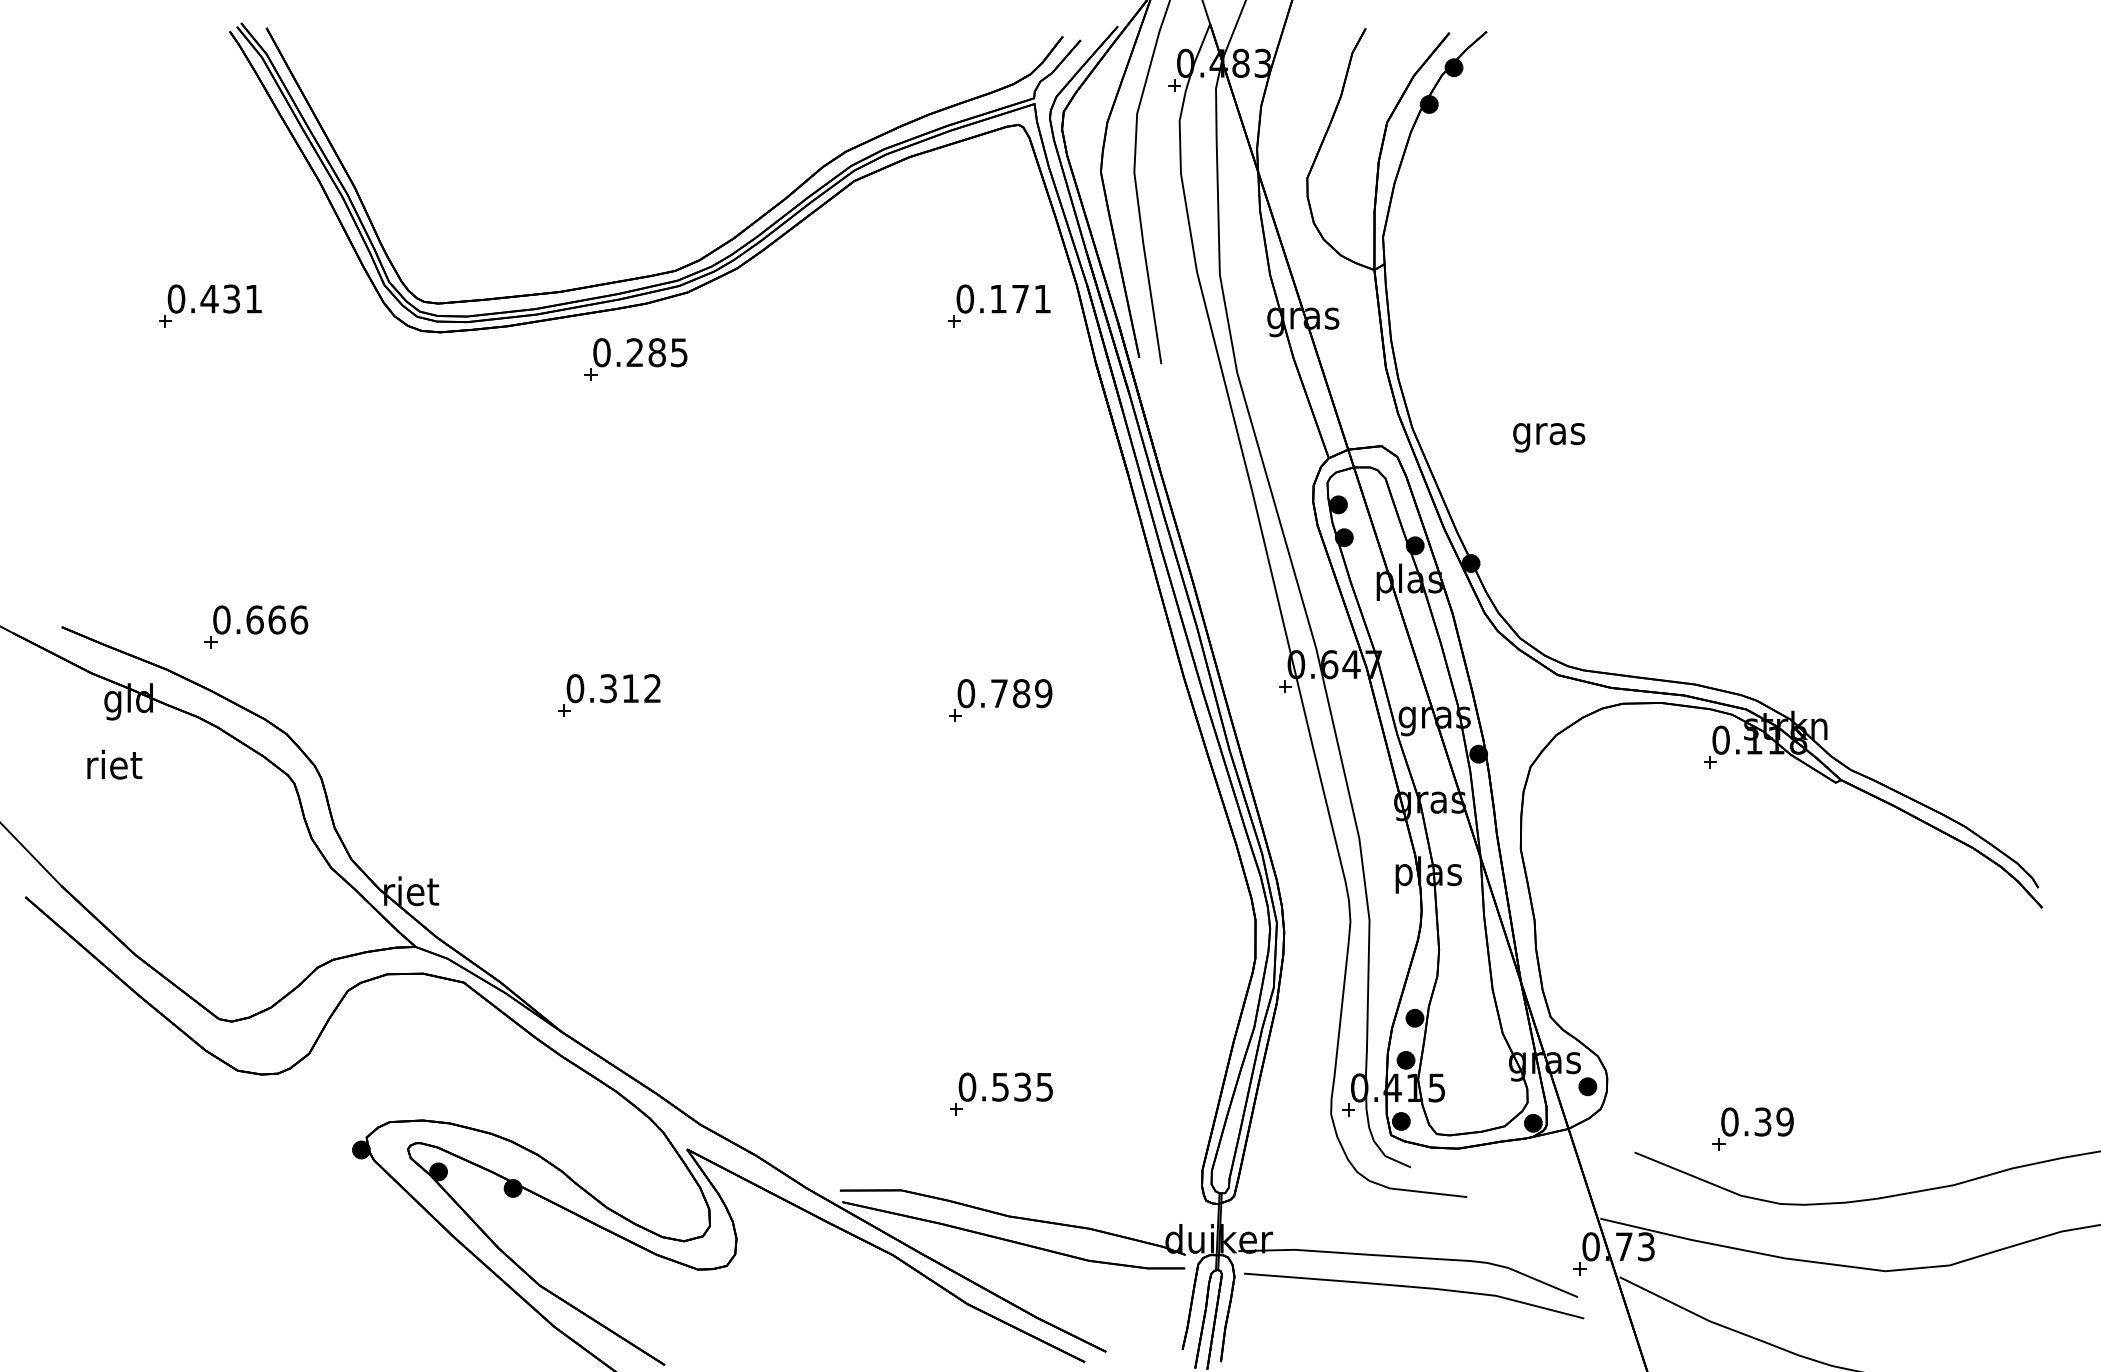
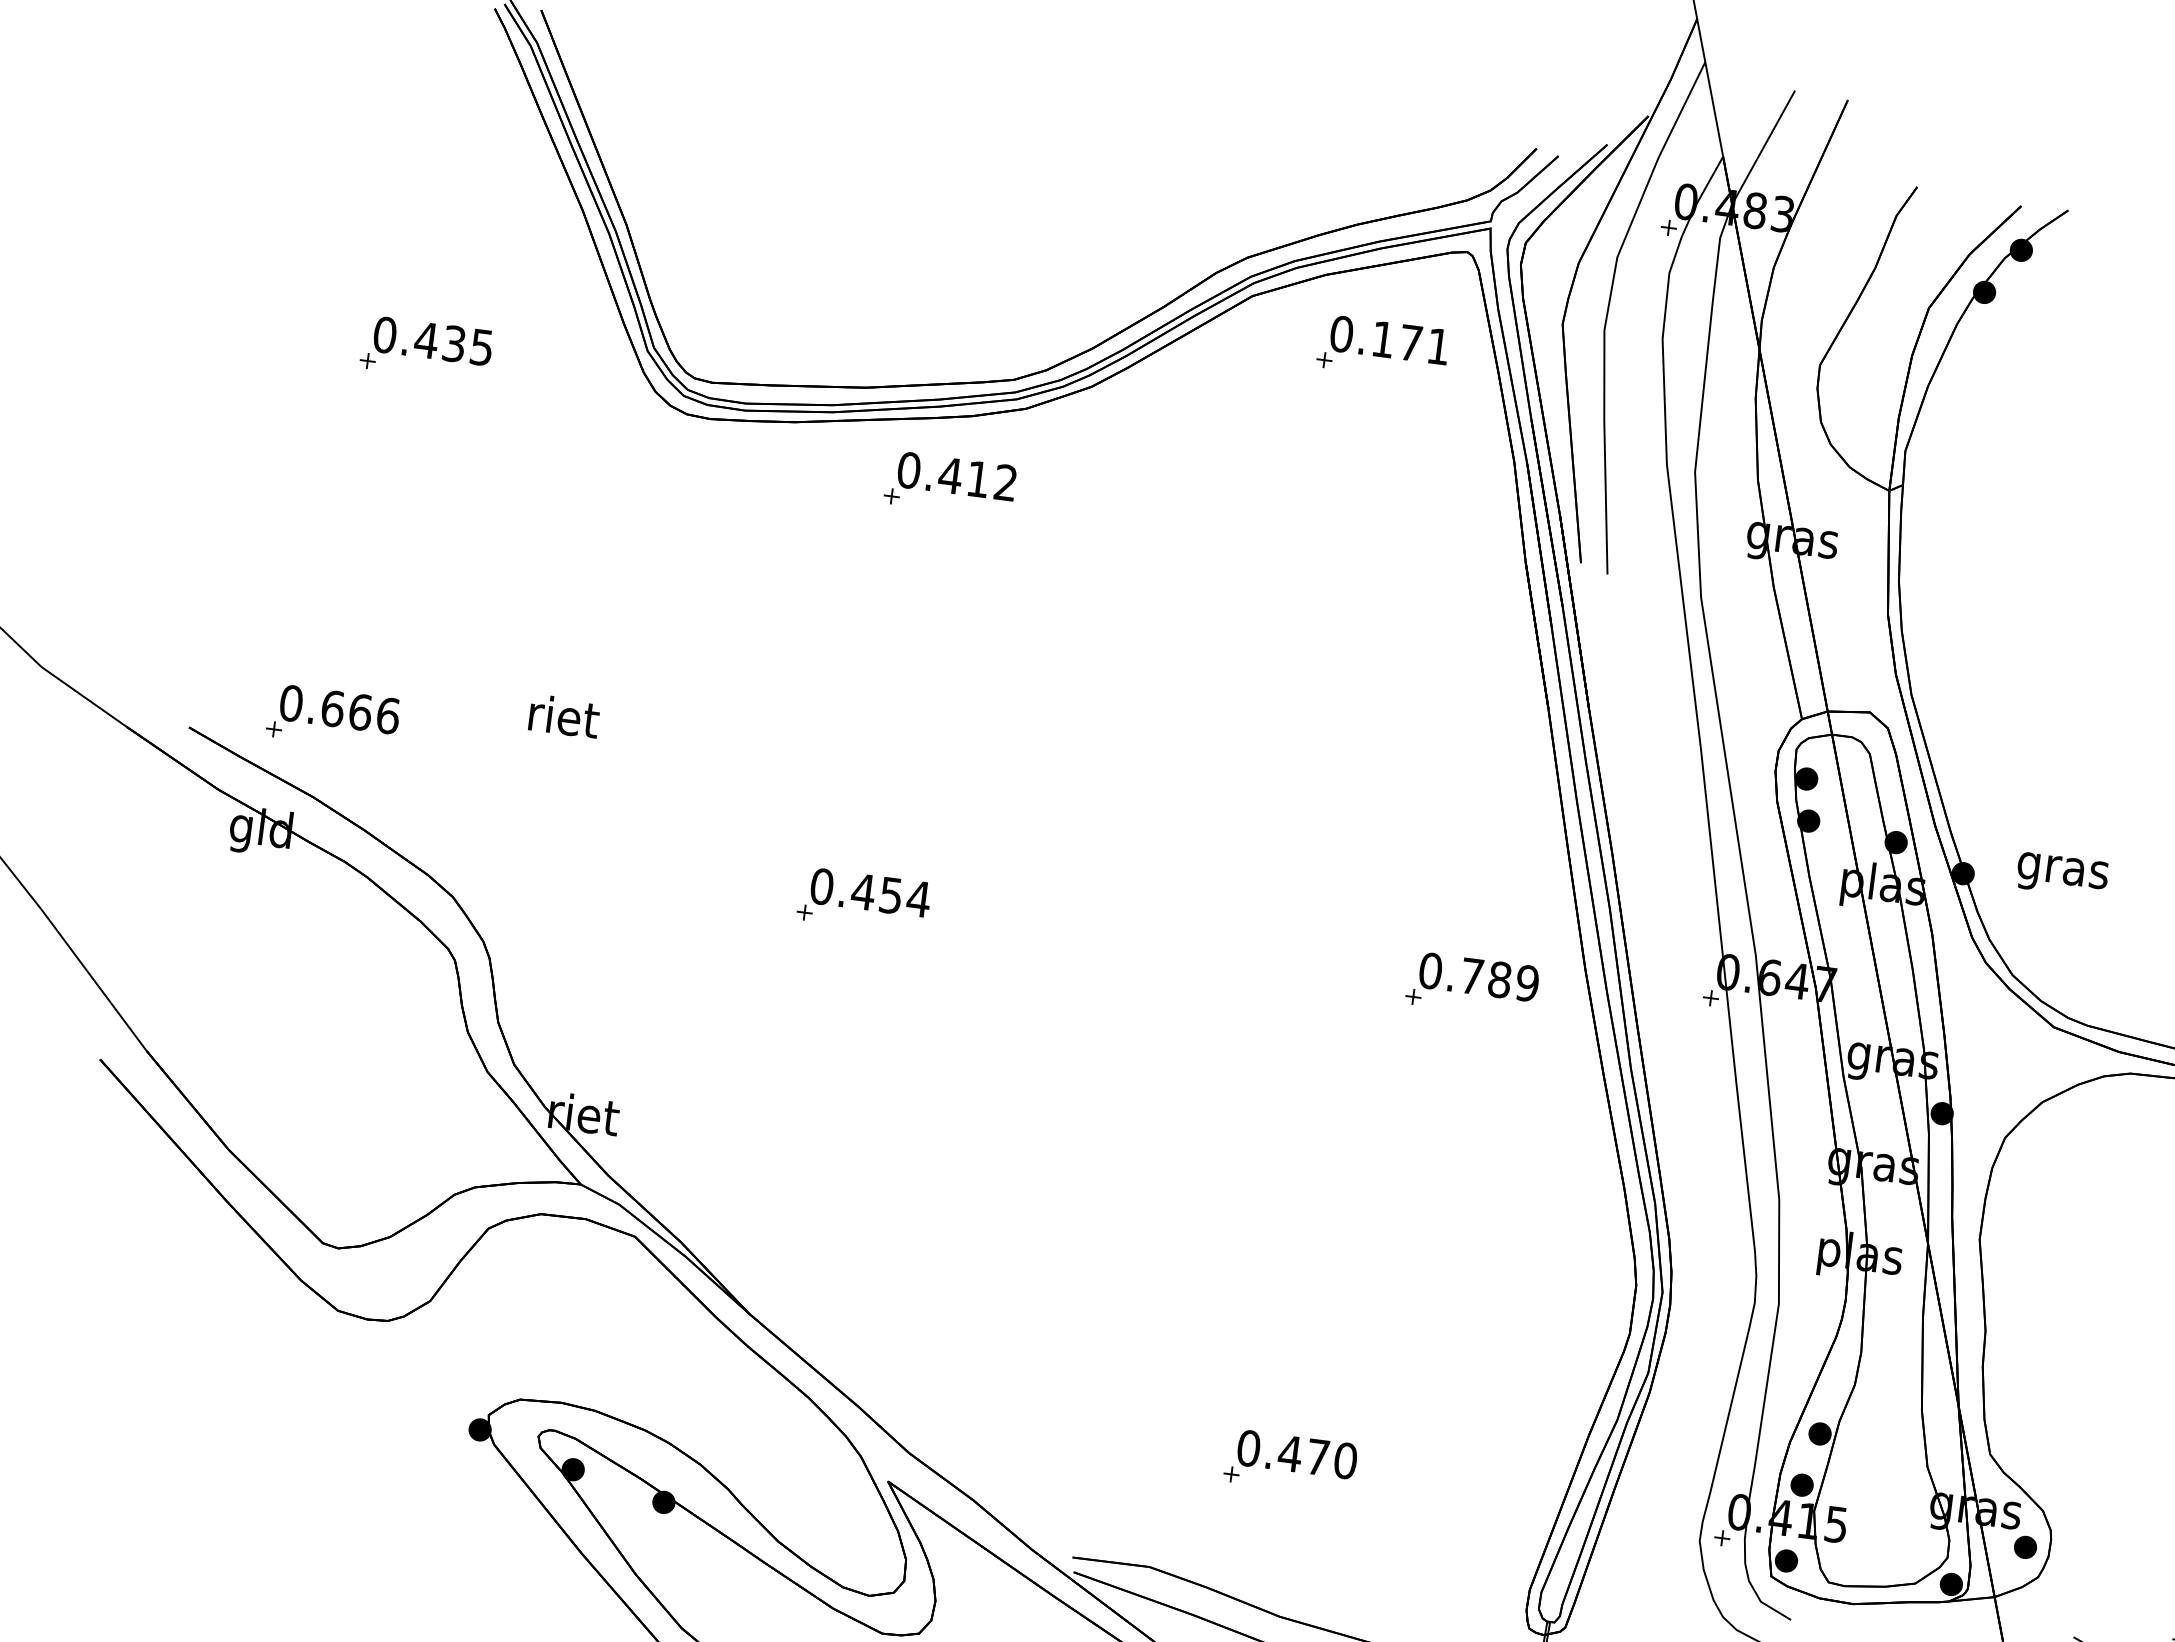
text: (253, 299) -> (481, 347), 0.431 -> 0.435
part: (999, 305) -> (1383, 347), moved
text: (656, 352) -> (977, 478), 0.285 -> 0.412
text: (1549, 437) -> (2062, 875), moved
part: (256, 626) -> (333, 717), moved
text: (630, 688) -> (890, 895), 0.312 -> 0.454
part: (1000, 700) -> (1472, 985), moved
text: (114, 764) -> (564, 716), moved
text: (1022, 1086) -> (1317, 1456), 0.535 -> 0.470

